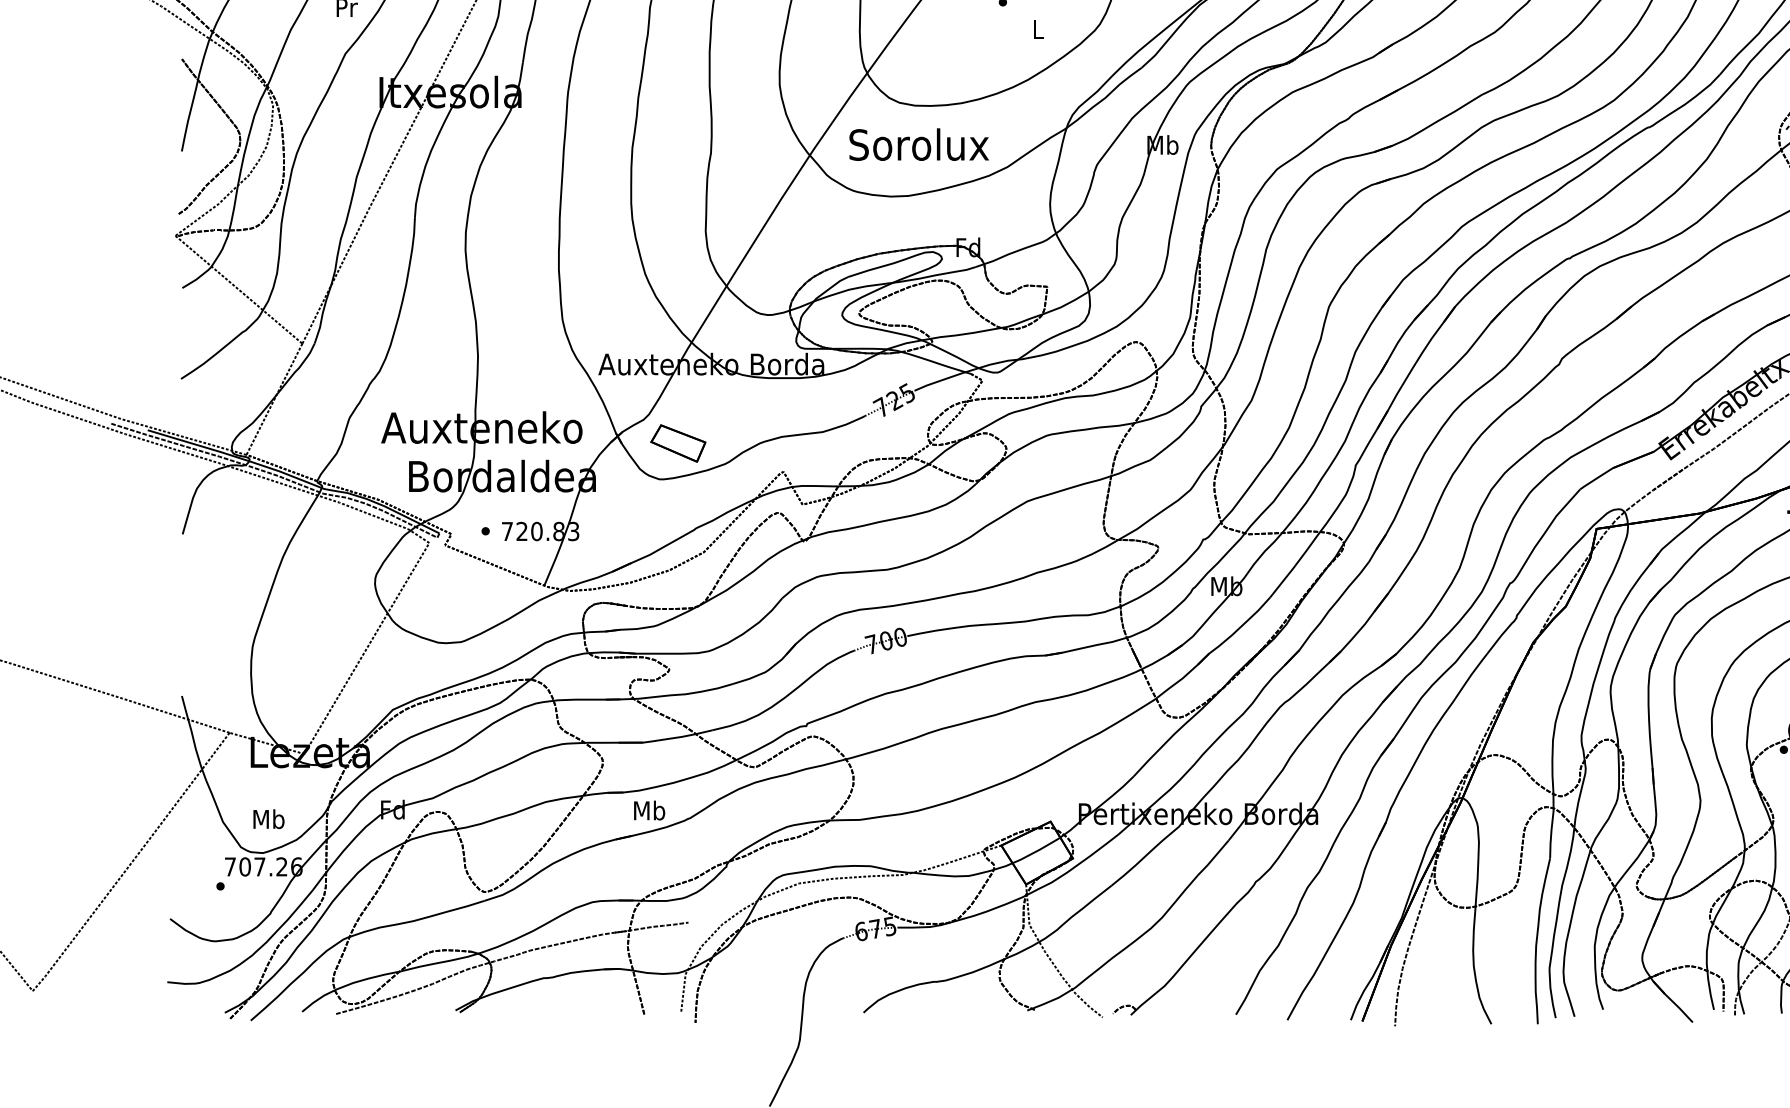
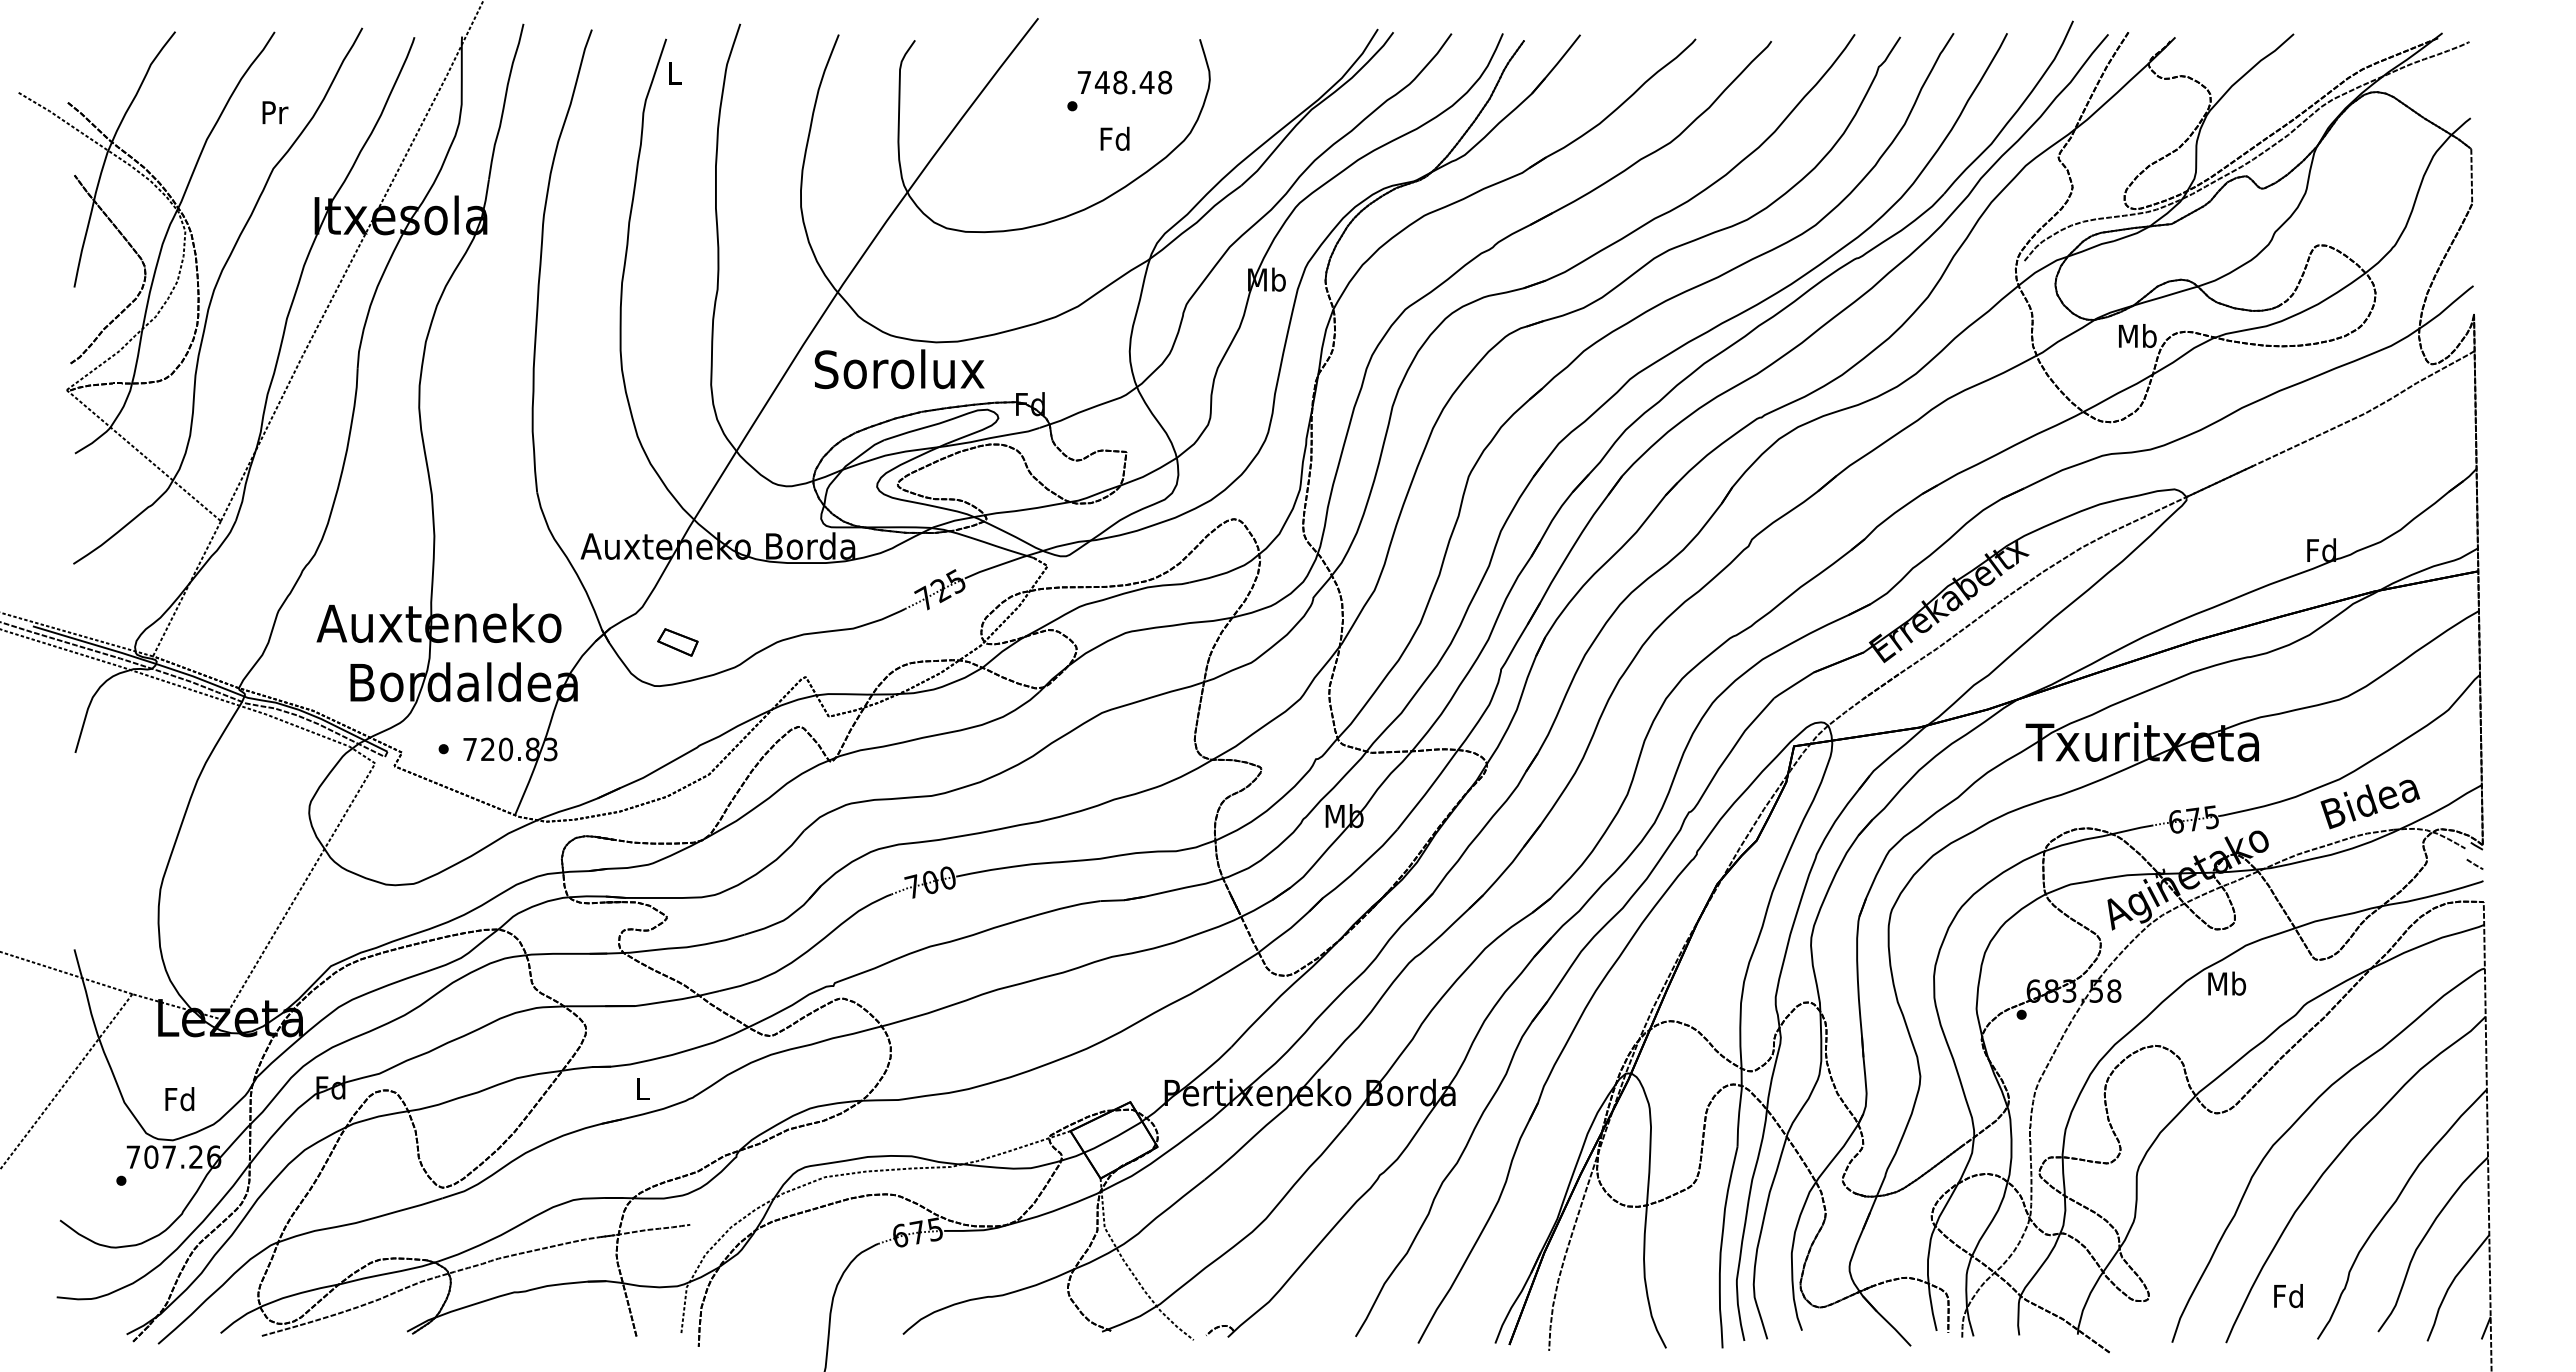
text: (1037, 28) -> (1114, 138), L -> Fd
text: (919, 144) -> (899, 369), moved
part: (678, 443) -> (677, 642), size x0.6
text: (649, 810) -> (642, 1088), Mb -> L
text: (269, 819) -> (180, 1099), Mb -> Fd

